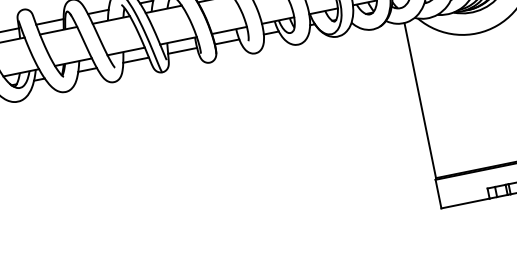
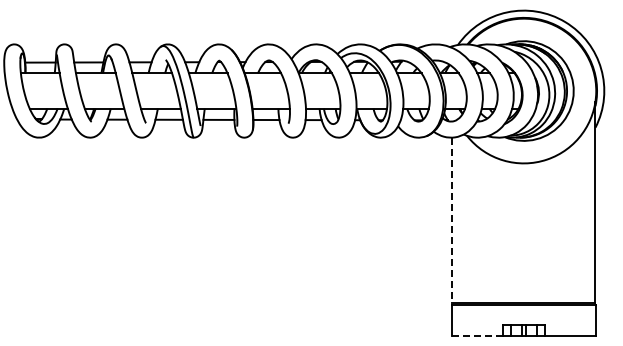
line: (420, 100) -> (452, 220), solid -> dashed
line: (465, 203) -> (477, 335), solid -> dashed

